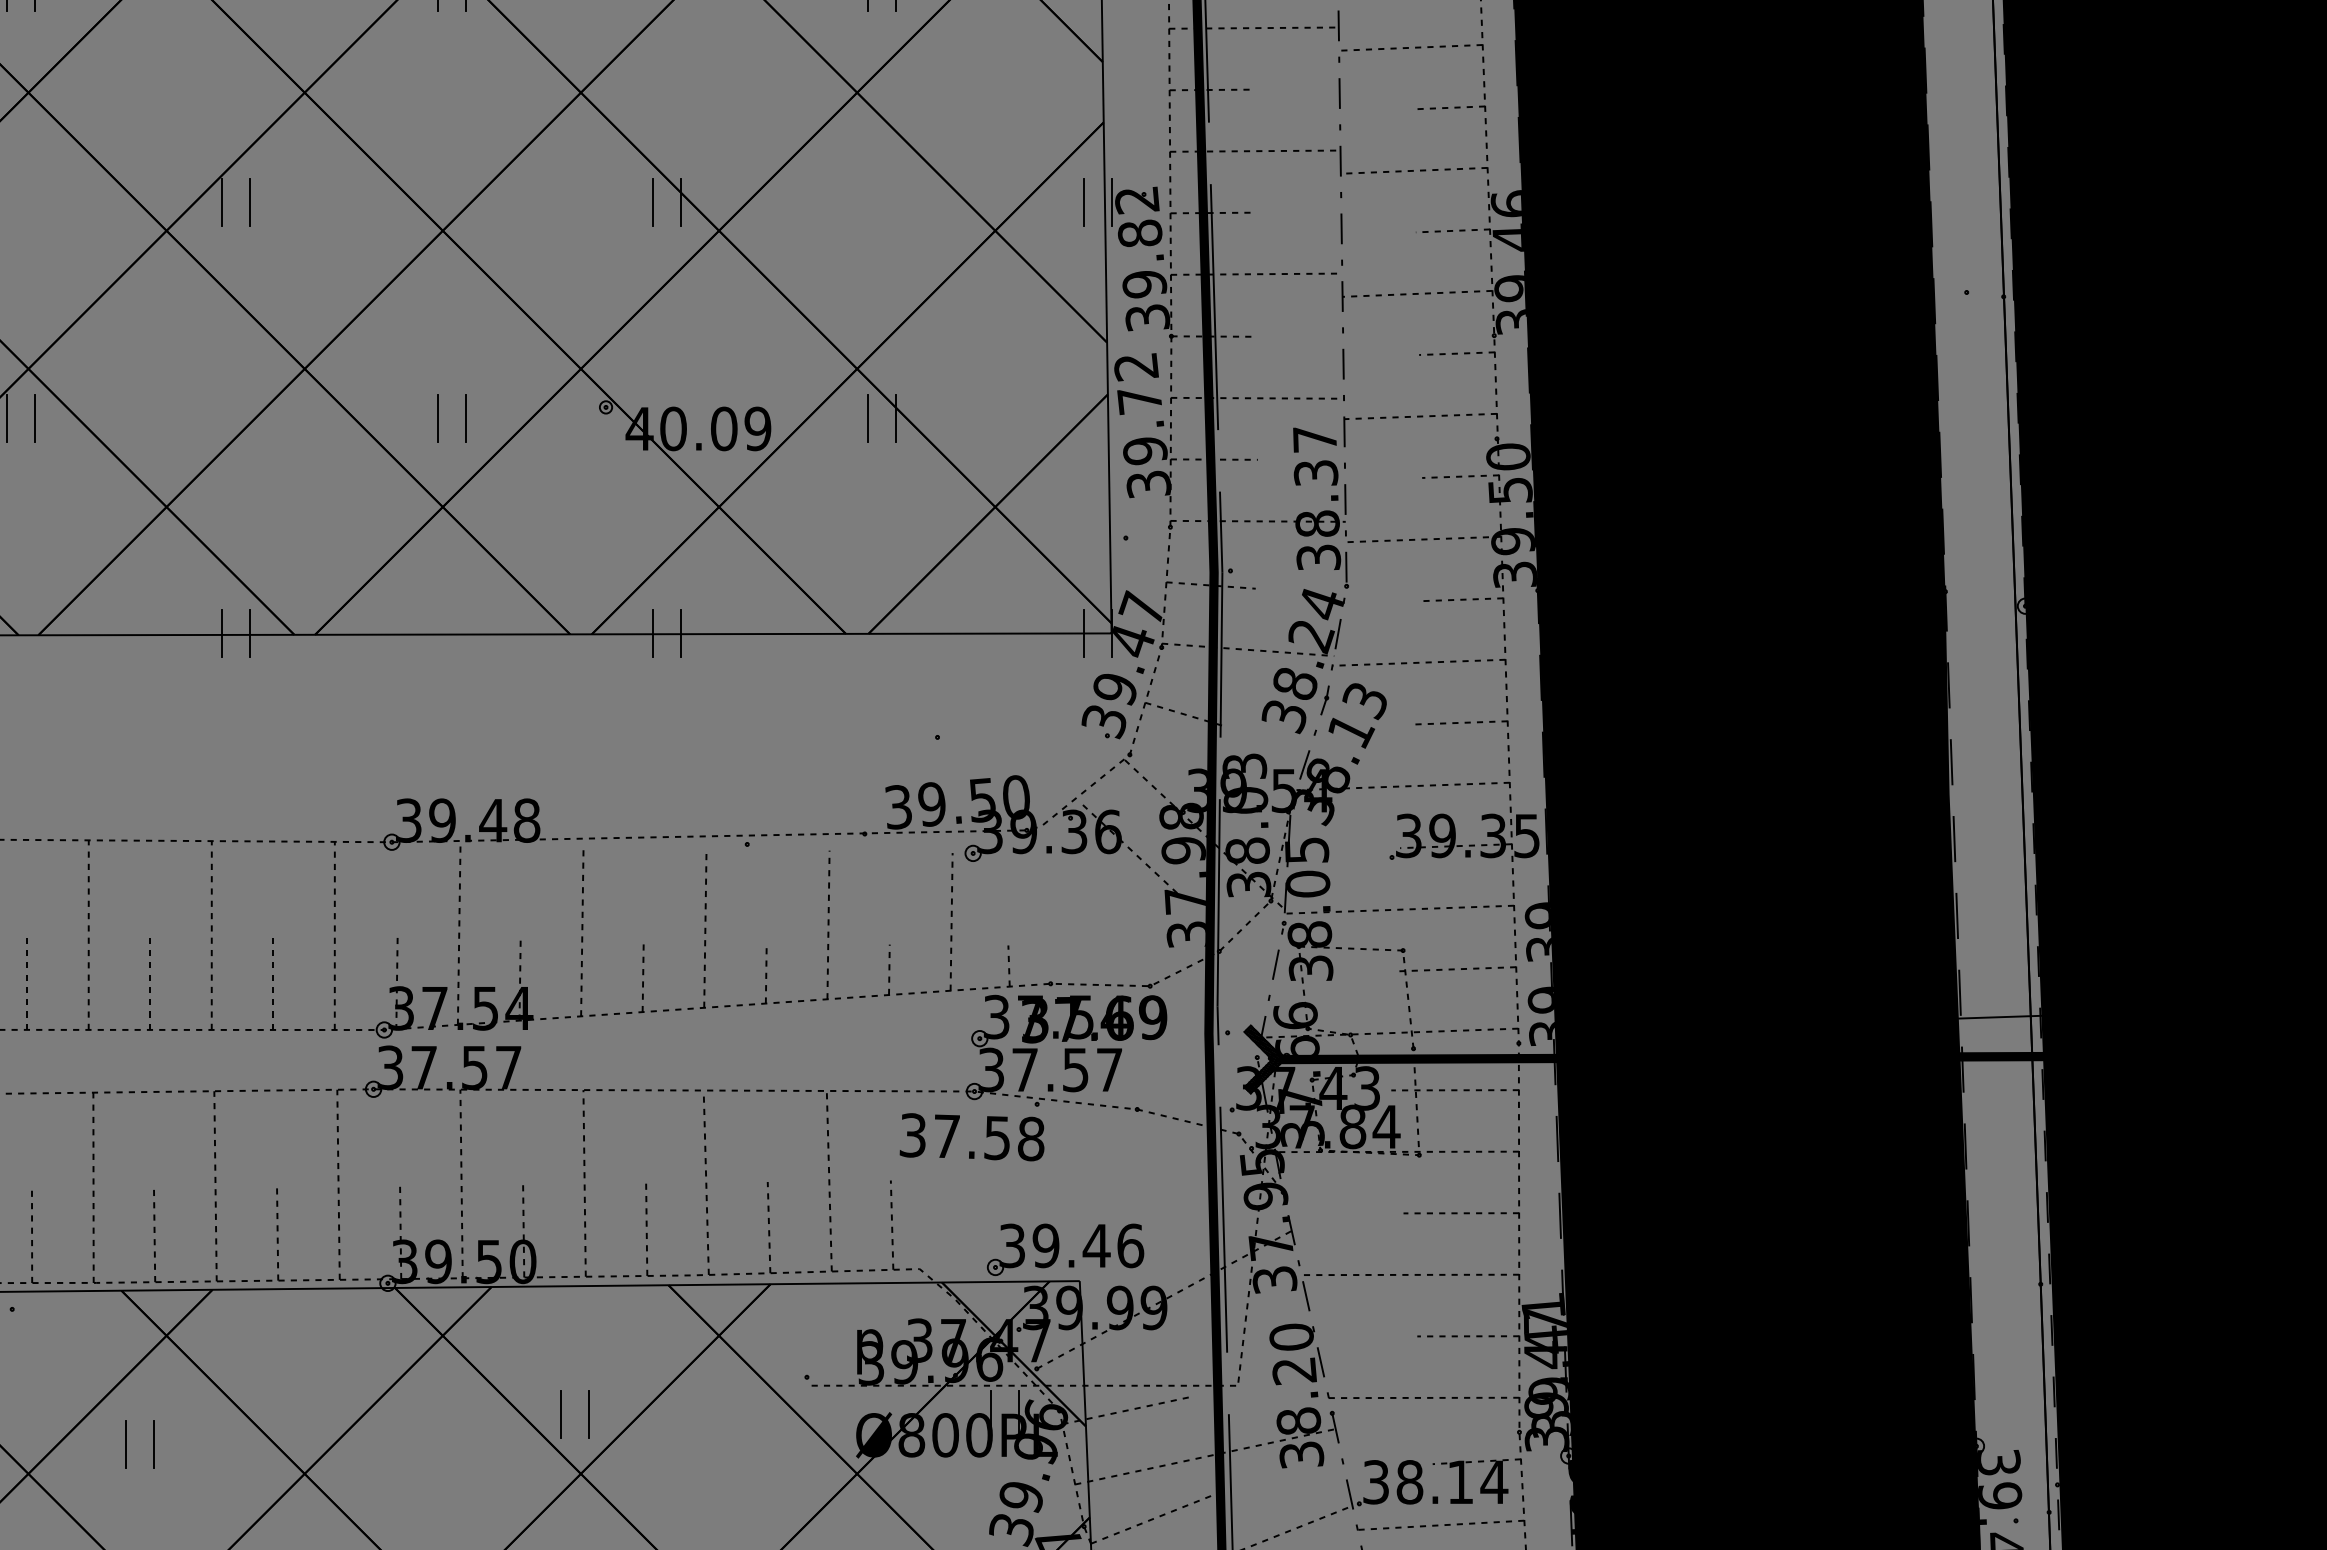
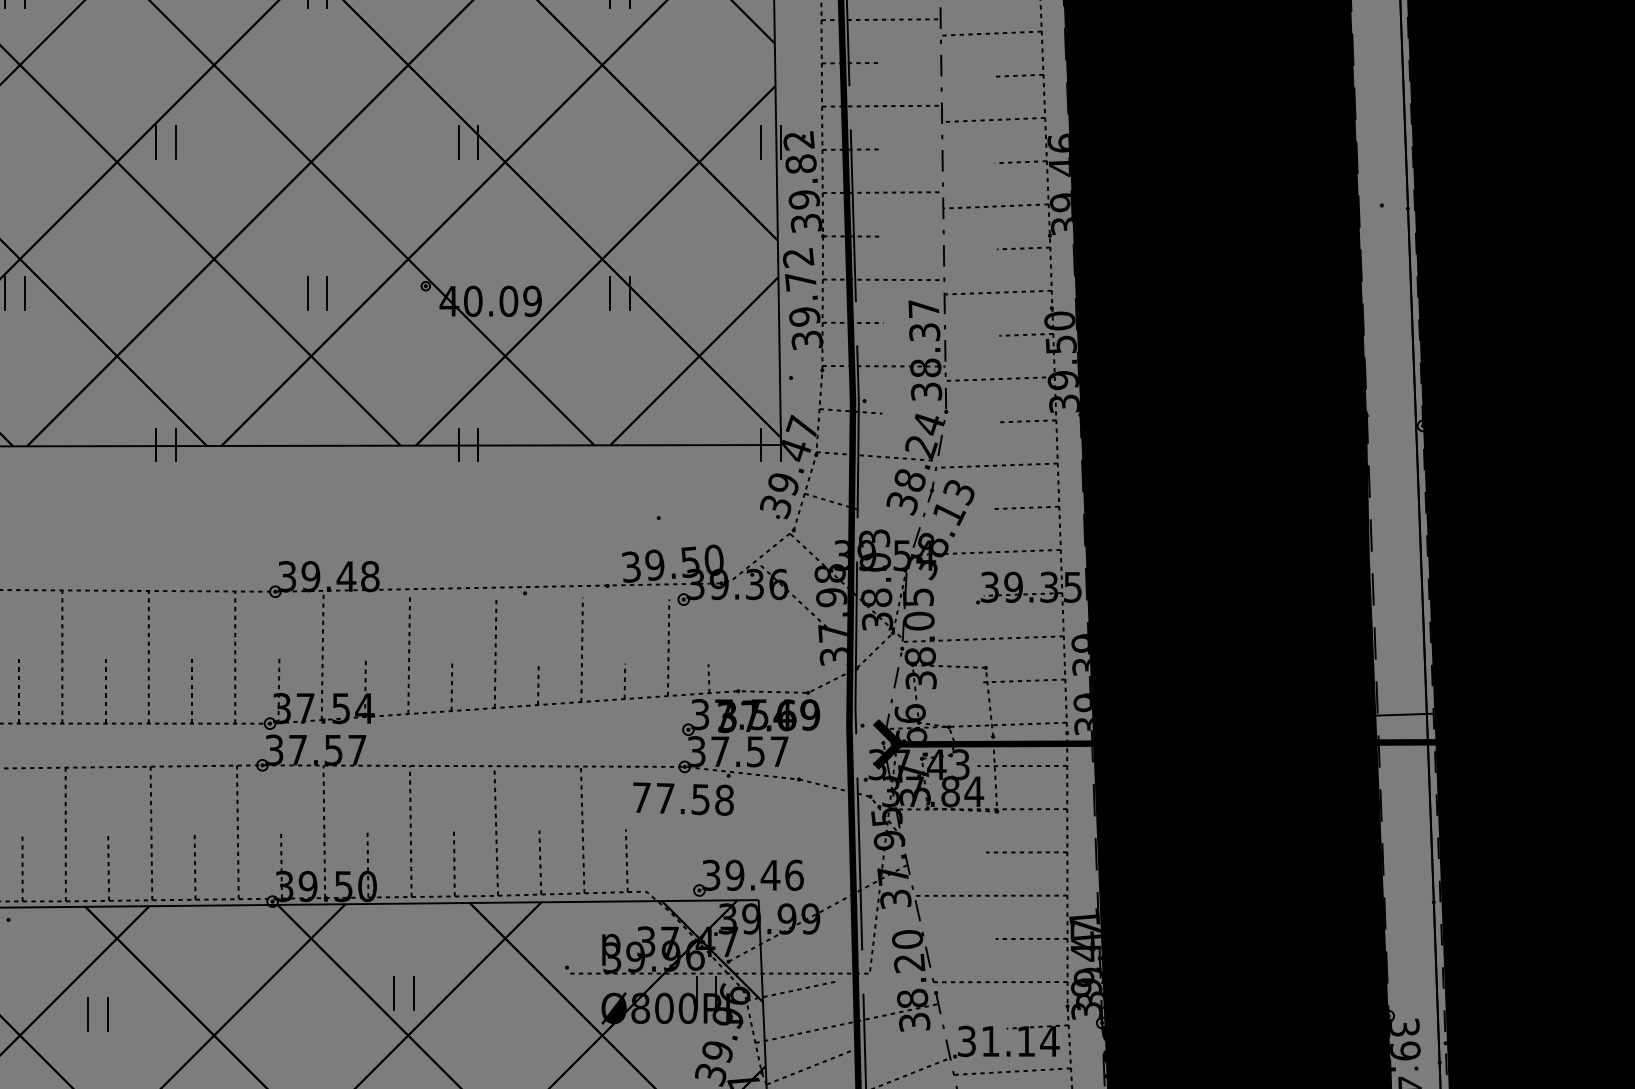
text: (912, 1135) -> (641, 797), 37.58 -> 77.58
text: (1409, 1482) -> (990, 1041), 38.14 -> 31.14

